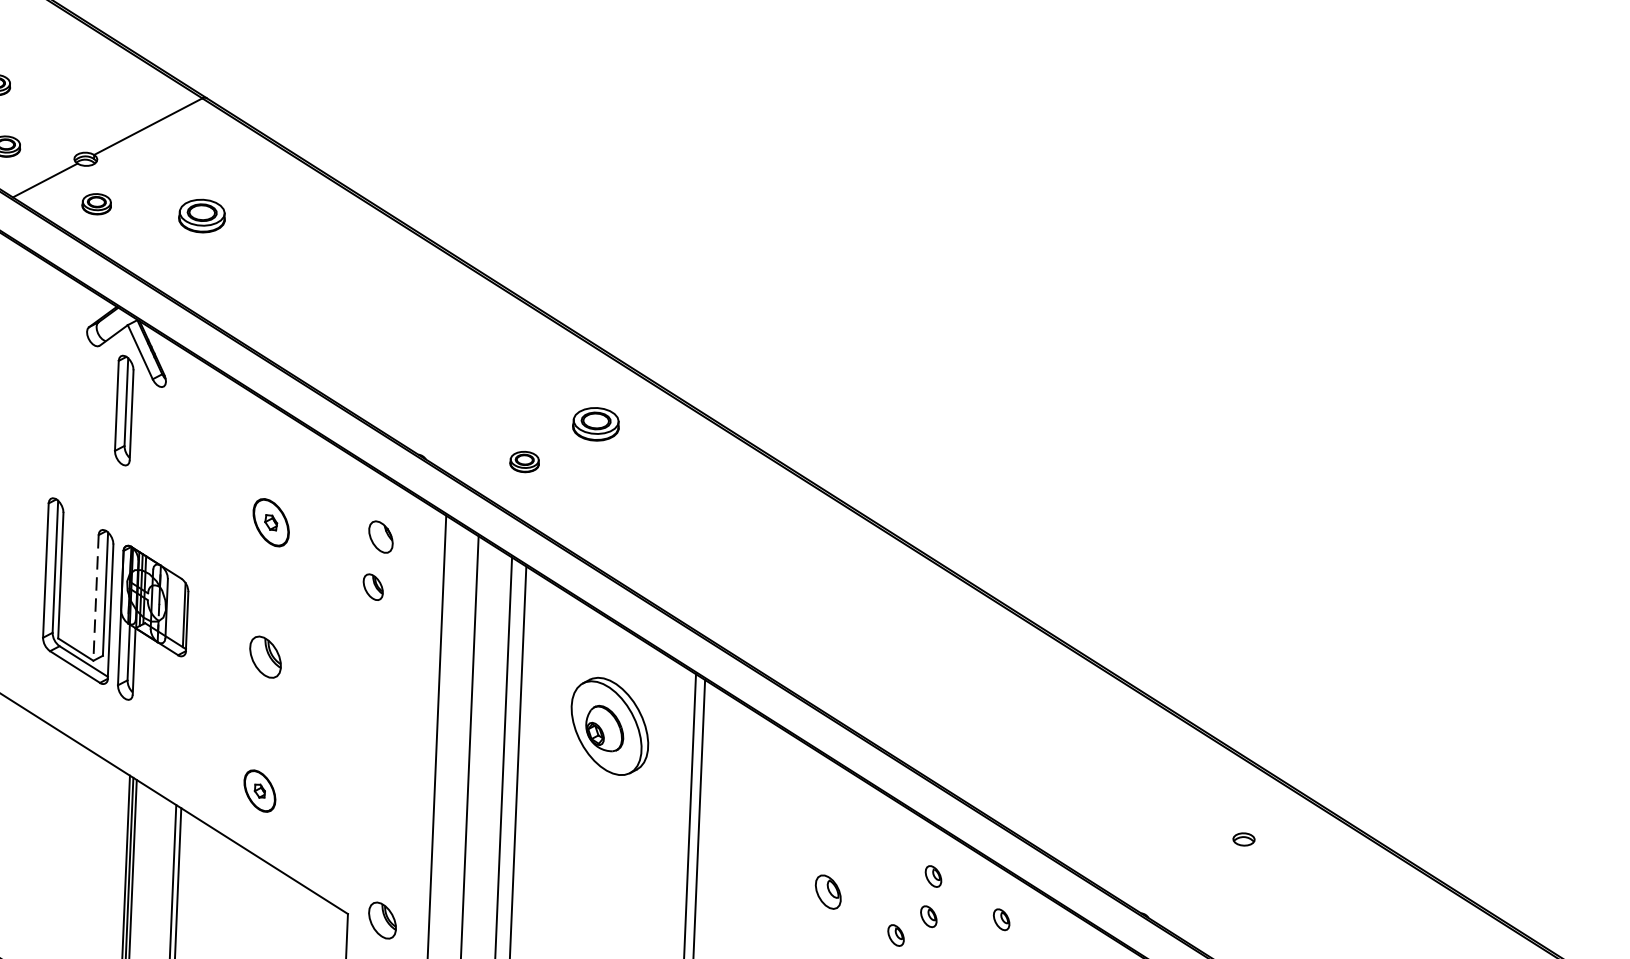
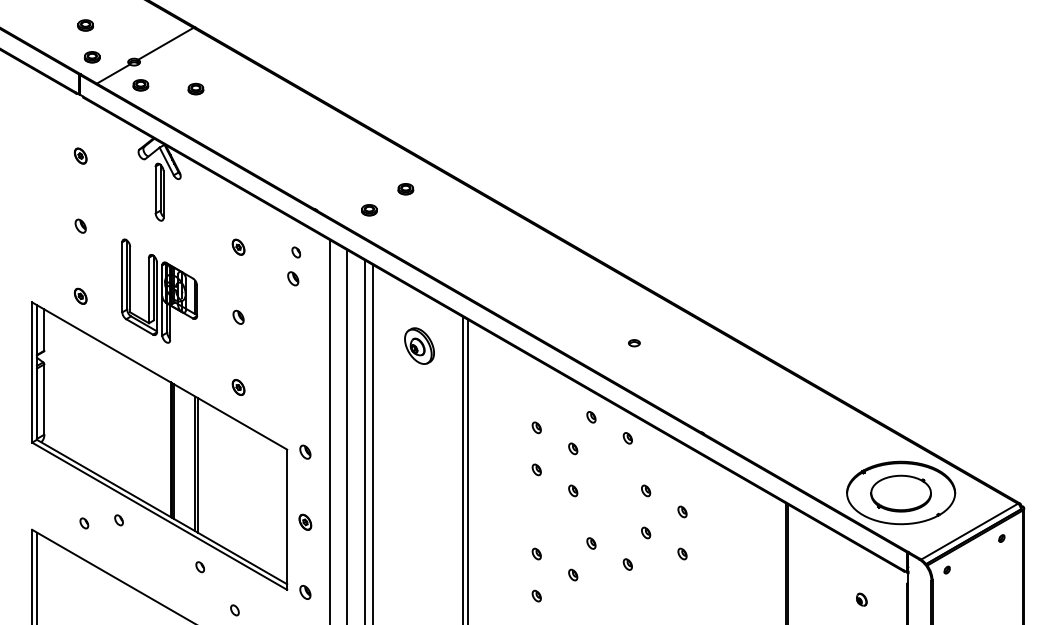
part: (201, 214) -> (195, 88), size x0.62
part: (595, 425) -> (405, 189), size x0.62
part: (270, 520) -> (238, 246), size x0.62
part: (381, 537) -> (296, 252), size x0.62
line: (96, 598) -> (149, 290), dashed -> solid
part: (265, 655) -> (238, 316), size x0.62
part: (609, 725) -> (419, 345), size x0.71
part: (259, 791) -> (238, 387), size x0.71
part: (1244, 840) -> (634, 343), moved
part: (827, 891) -> (536, 427), size x0.62
part: (928, 916) -> (589, 438), removed
part: (382, 919) -> (305, 451), size x0.71

